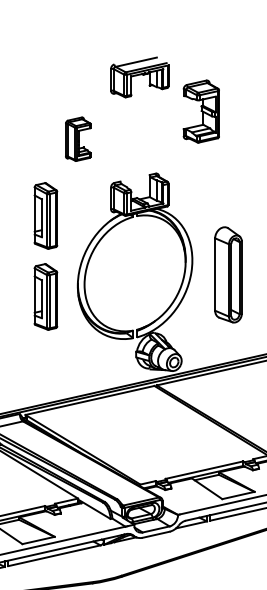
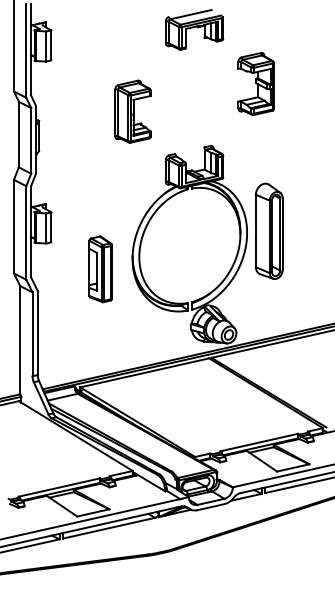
part: (139, 77) -> (194, 29), moved
part: (77, 139) -> (132, 111), size x1.43
part: (45, 216) -> (100, 188), removed
part: (227, 274) -> (268, 230), moved

